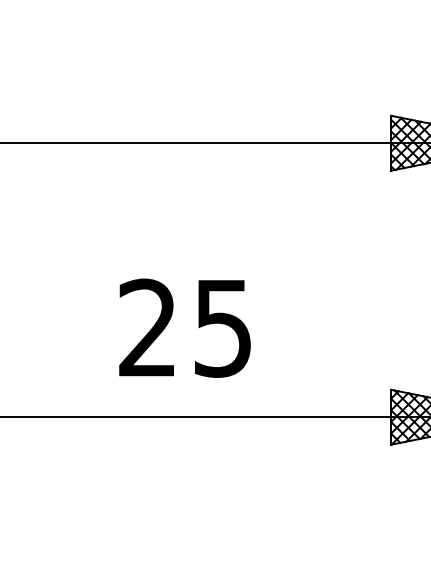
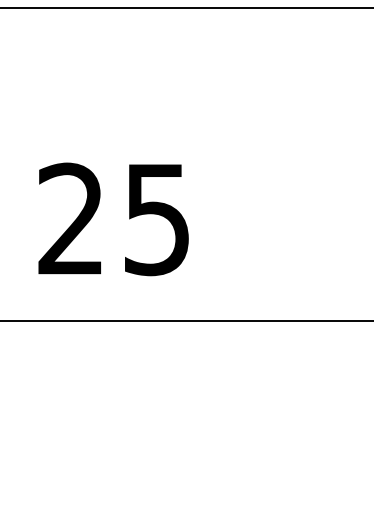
text: (184, 327) -> (113, 218), moved

